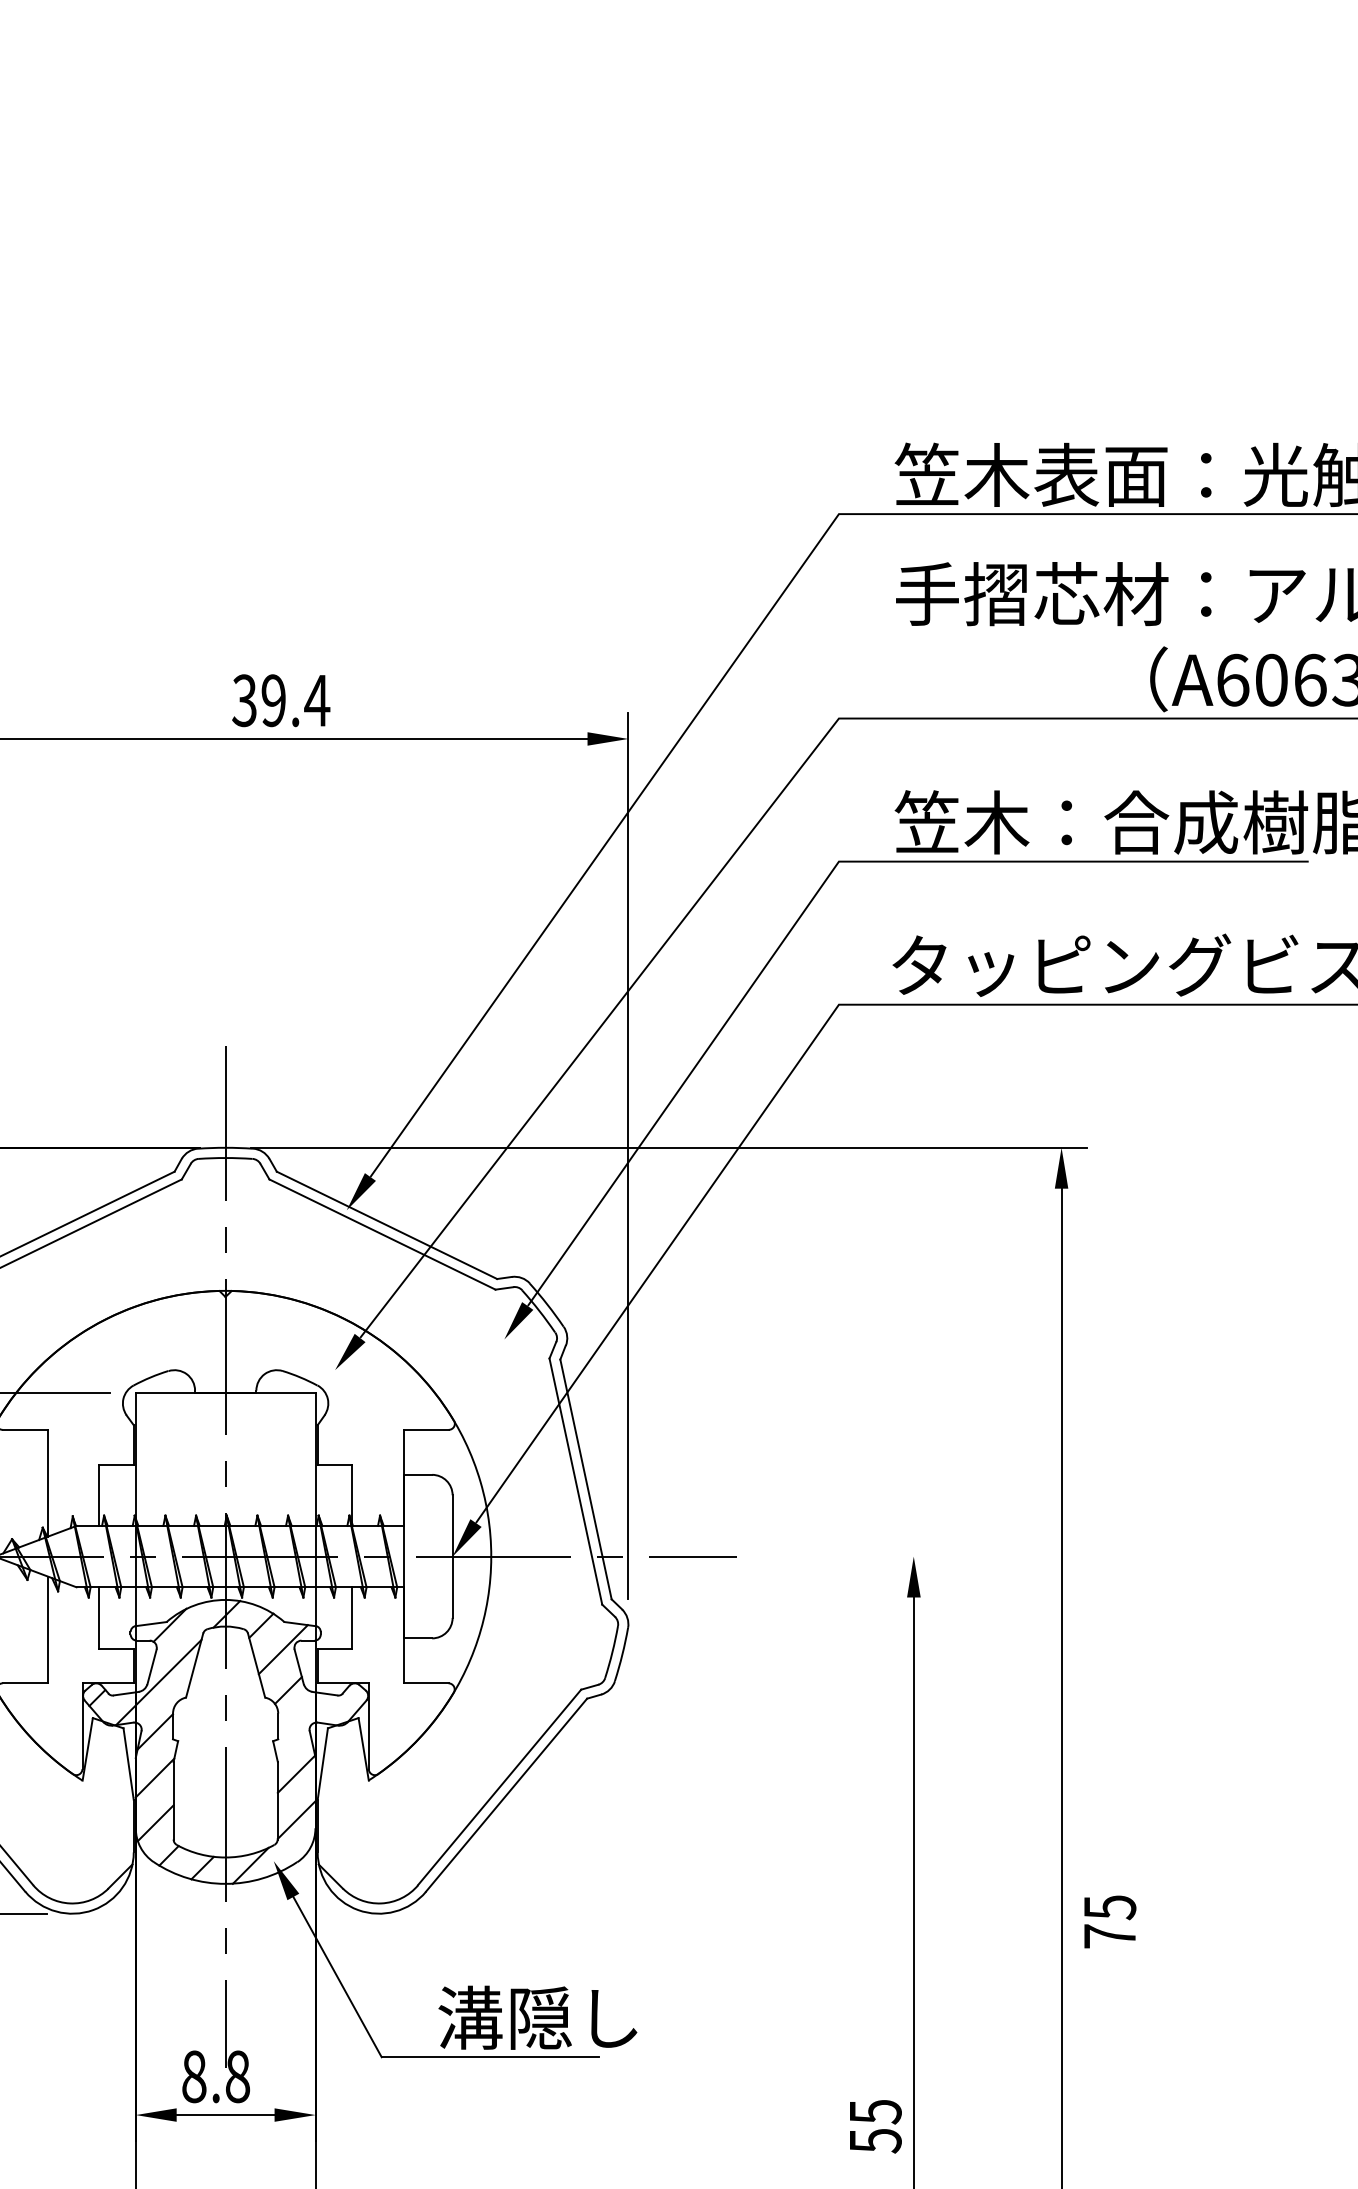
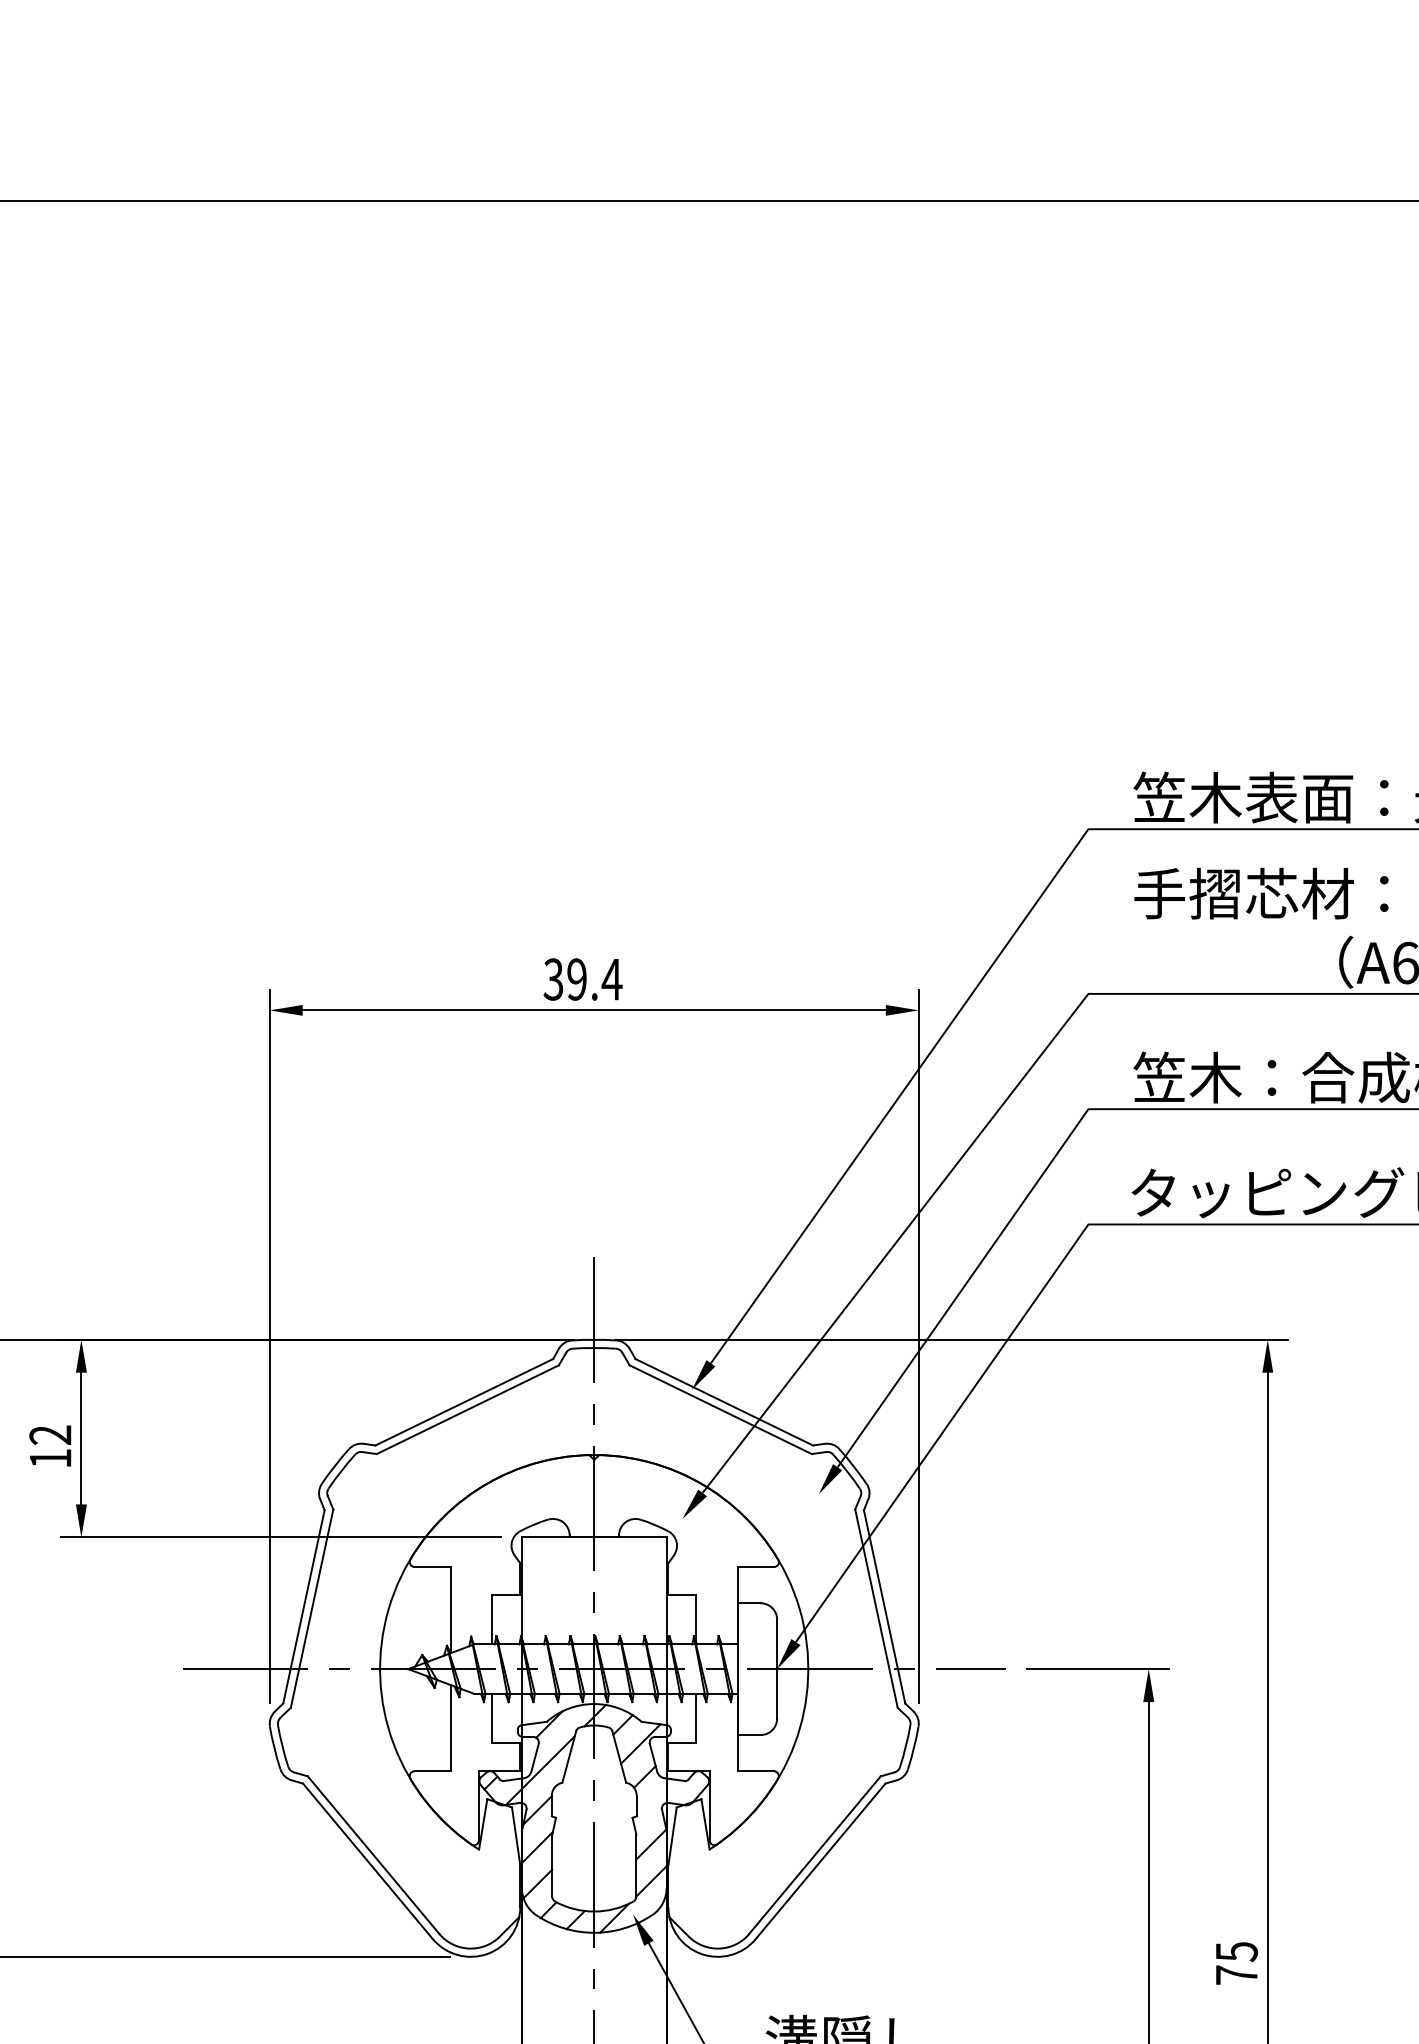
text: (280, 700) -> (582, 979), moved
line: (850, 1557) -> (1097, 1669), added
text: (1110, 1921) -> (1237, 1963), moved

